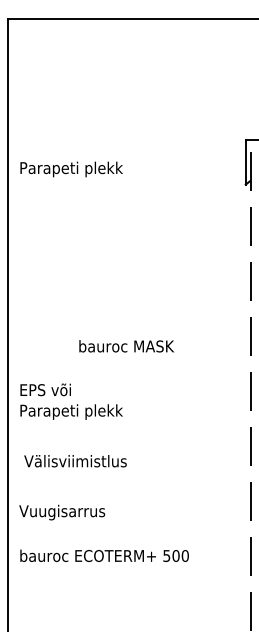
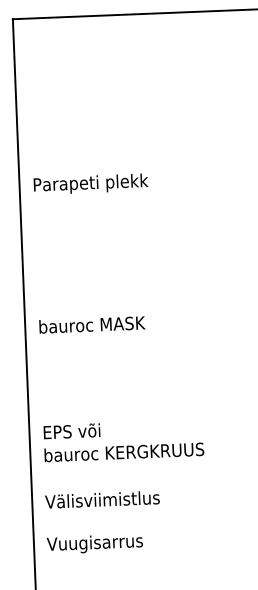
text: (126, 346) -> (92, 325), moved
text: (91, 411) -> (124, 453), Parapeti plekk -> bauroc KERGKRUUS
text: (75, 461) -> (102, 500), moved
text: (62, 512) -> (95, 543), moved

